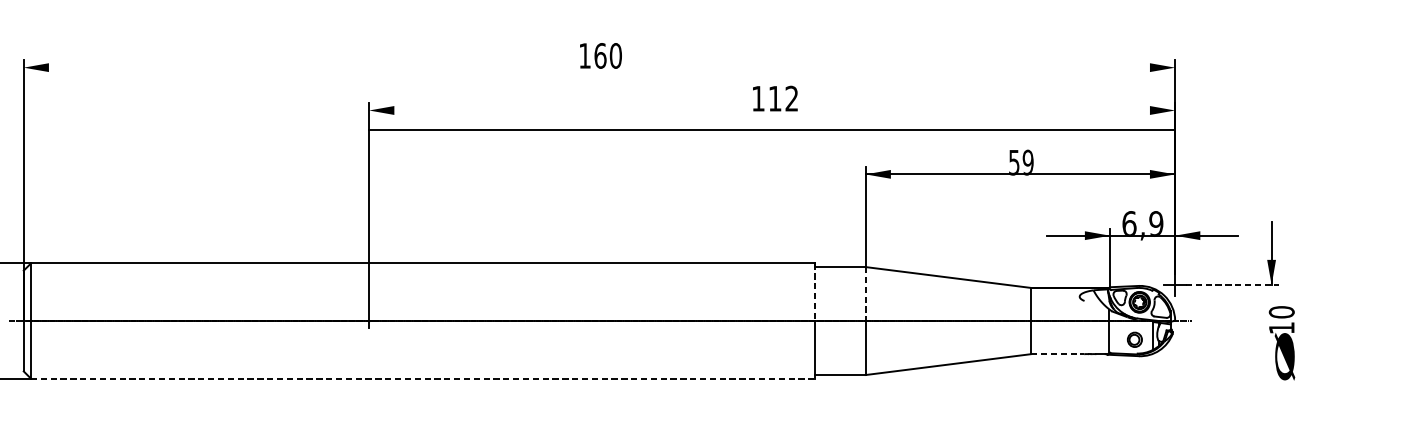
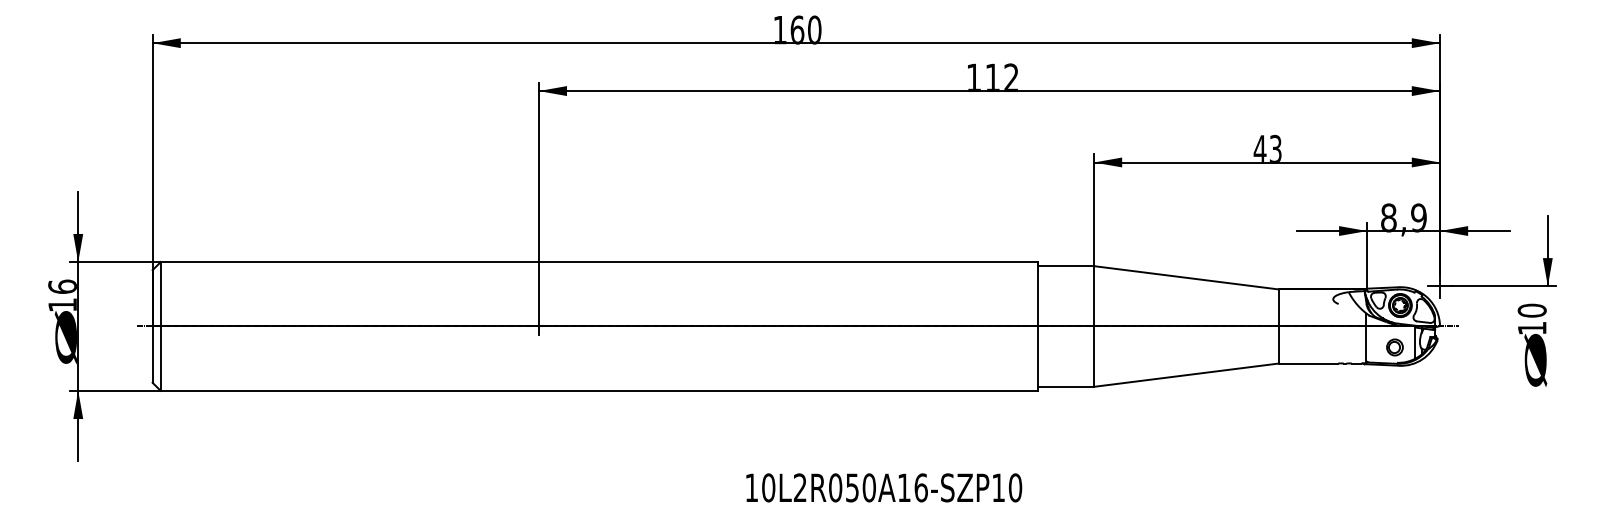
line: (598, 67) -> (795, 43), added
line: (771, 130) -> (988, 91), moved
text: (1020, 161) -> (1267, 148), 59 -> 43
text: (1129, 223) -> (1388, 217), 6,9 -> 8,9
line: (1231, 285) -> (1503, 286), dashed -> solid
line: (815, 292) -> (1037, 294), dashed -> solid
line: (866, 294) -> (1094, 296), dashed -> solid
text: (1282, 342) -> (1532, 344), moved
line: (1057, 354) -> (1308, 363), dashed -> solid
line: (423, 378) -> (599, 390), dashed -> solid

